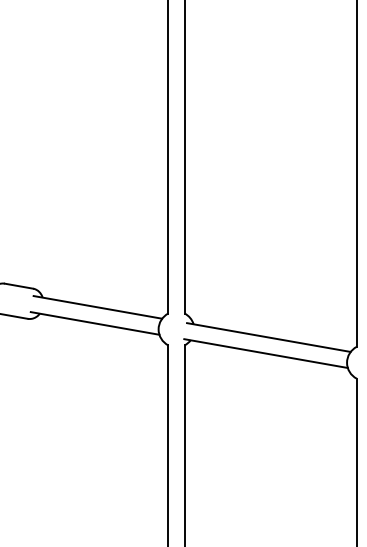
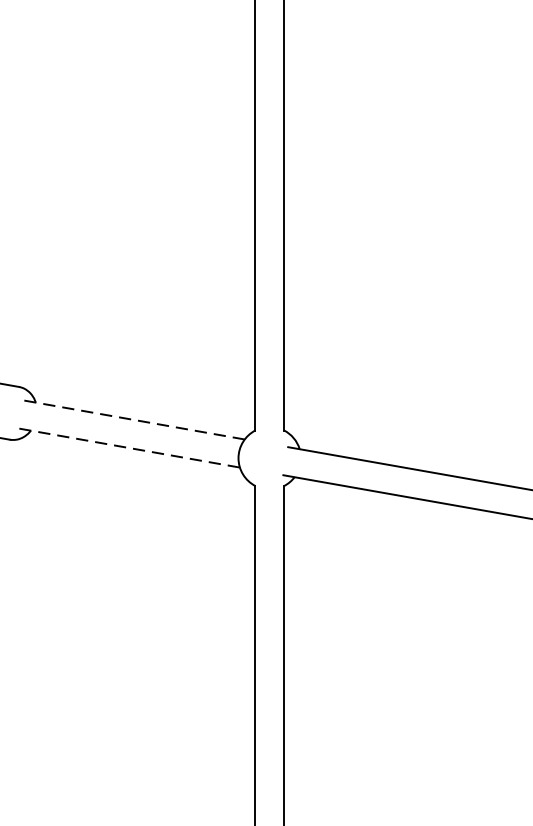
line: (97, 307) -> (131, 419), solid -> dashed
line: (94, 323) -> (126, 447), solid -> dashed

